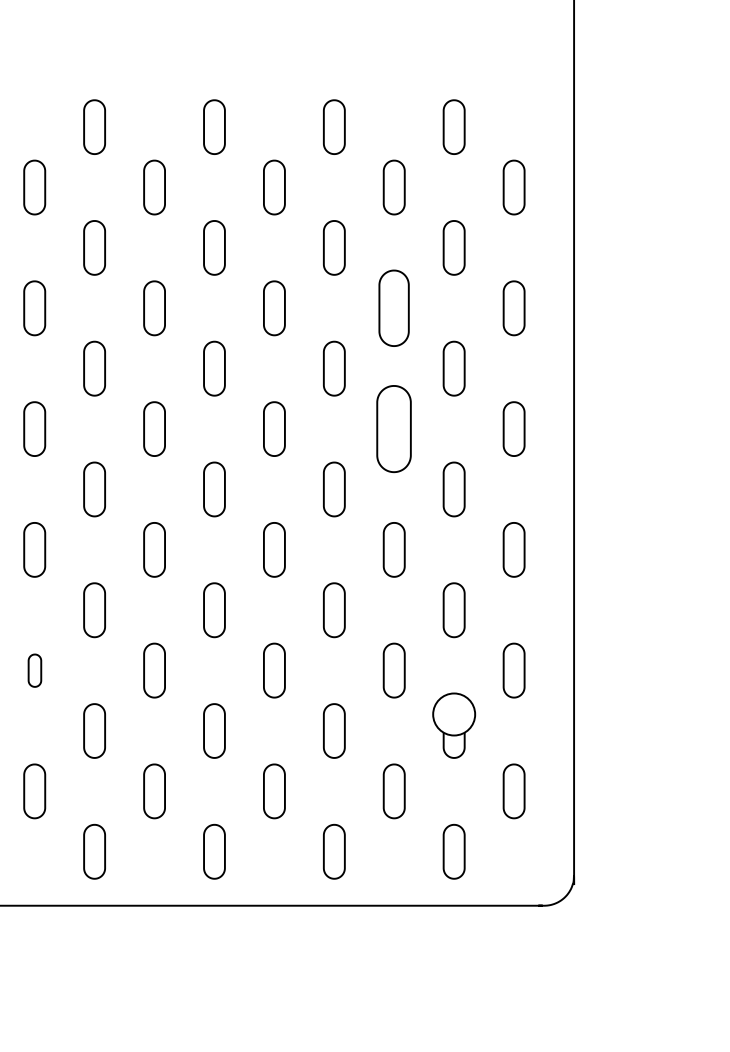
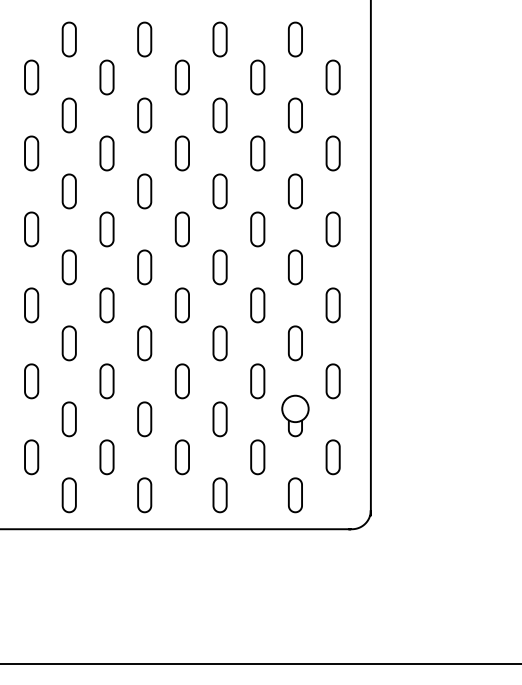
part: (393, 308) -> (257, 153), size x0.71
part: (393, 429) -> (257, 229), size x0.62
part: (34, 670) -> (31, 381), size x1.67

